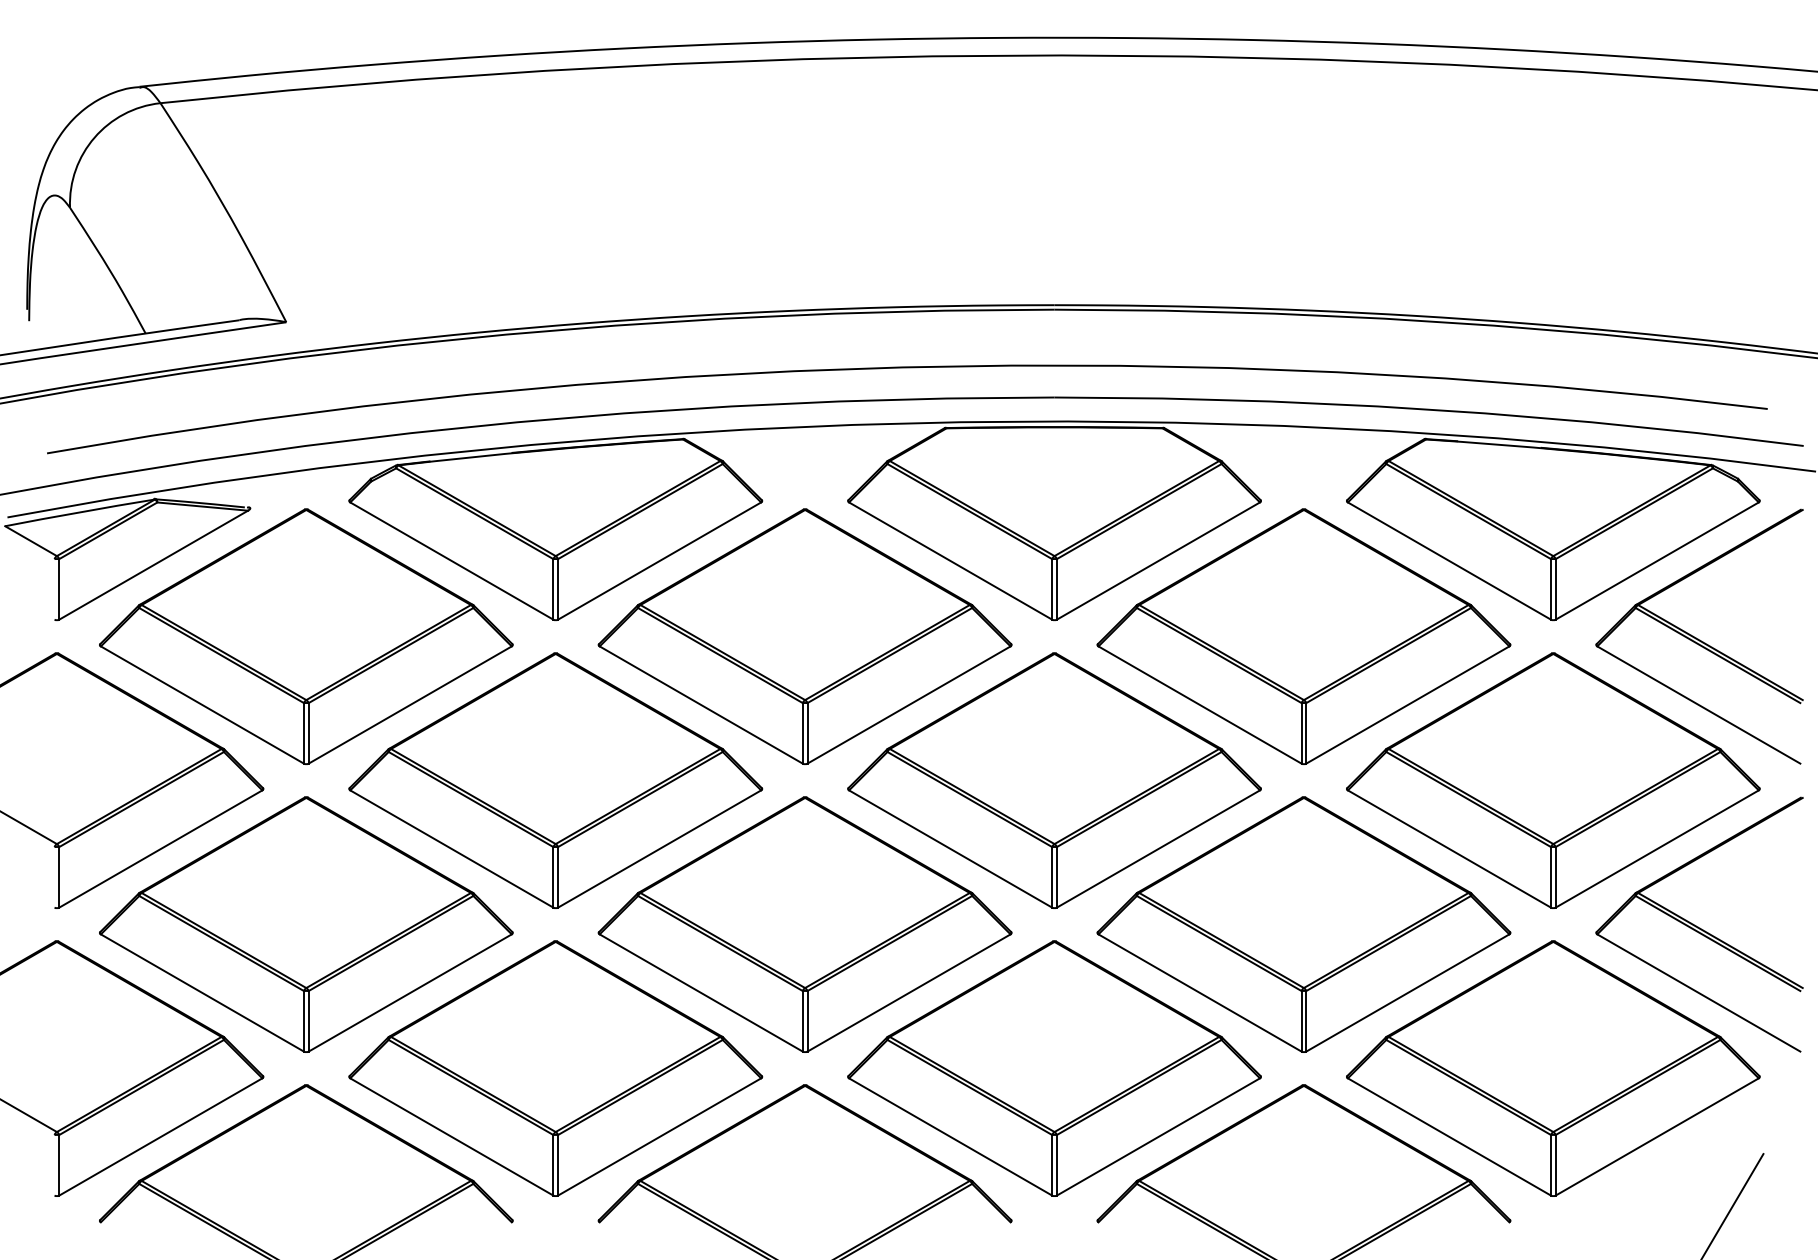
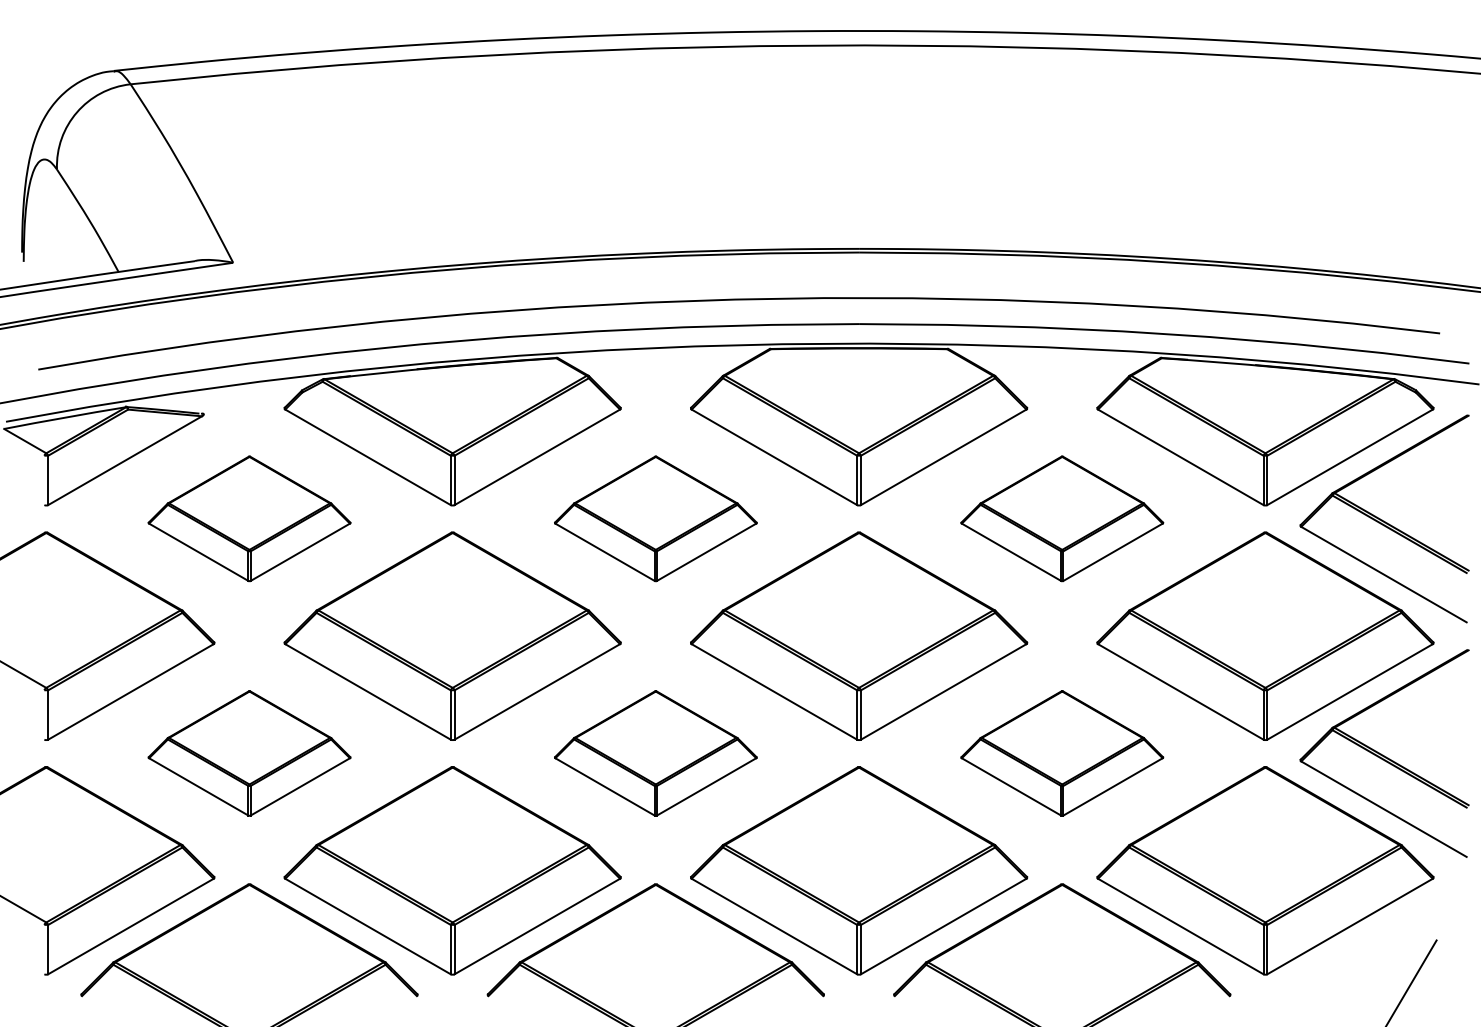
part: (306, 636) -> (249, 518), size x0.6
part: (804, 636) -> (655, 518), size x0.6
part: (1303, 636) -> (1061, 518), size x0.6
part: (306, 924) -> (249, 753), size x0.6
part: (804, 924) -> (655, 753), size x0.6
part: (1303, 924) -> (1061, 753), size x0.6

